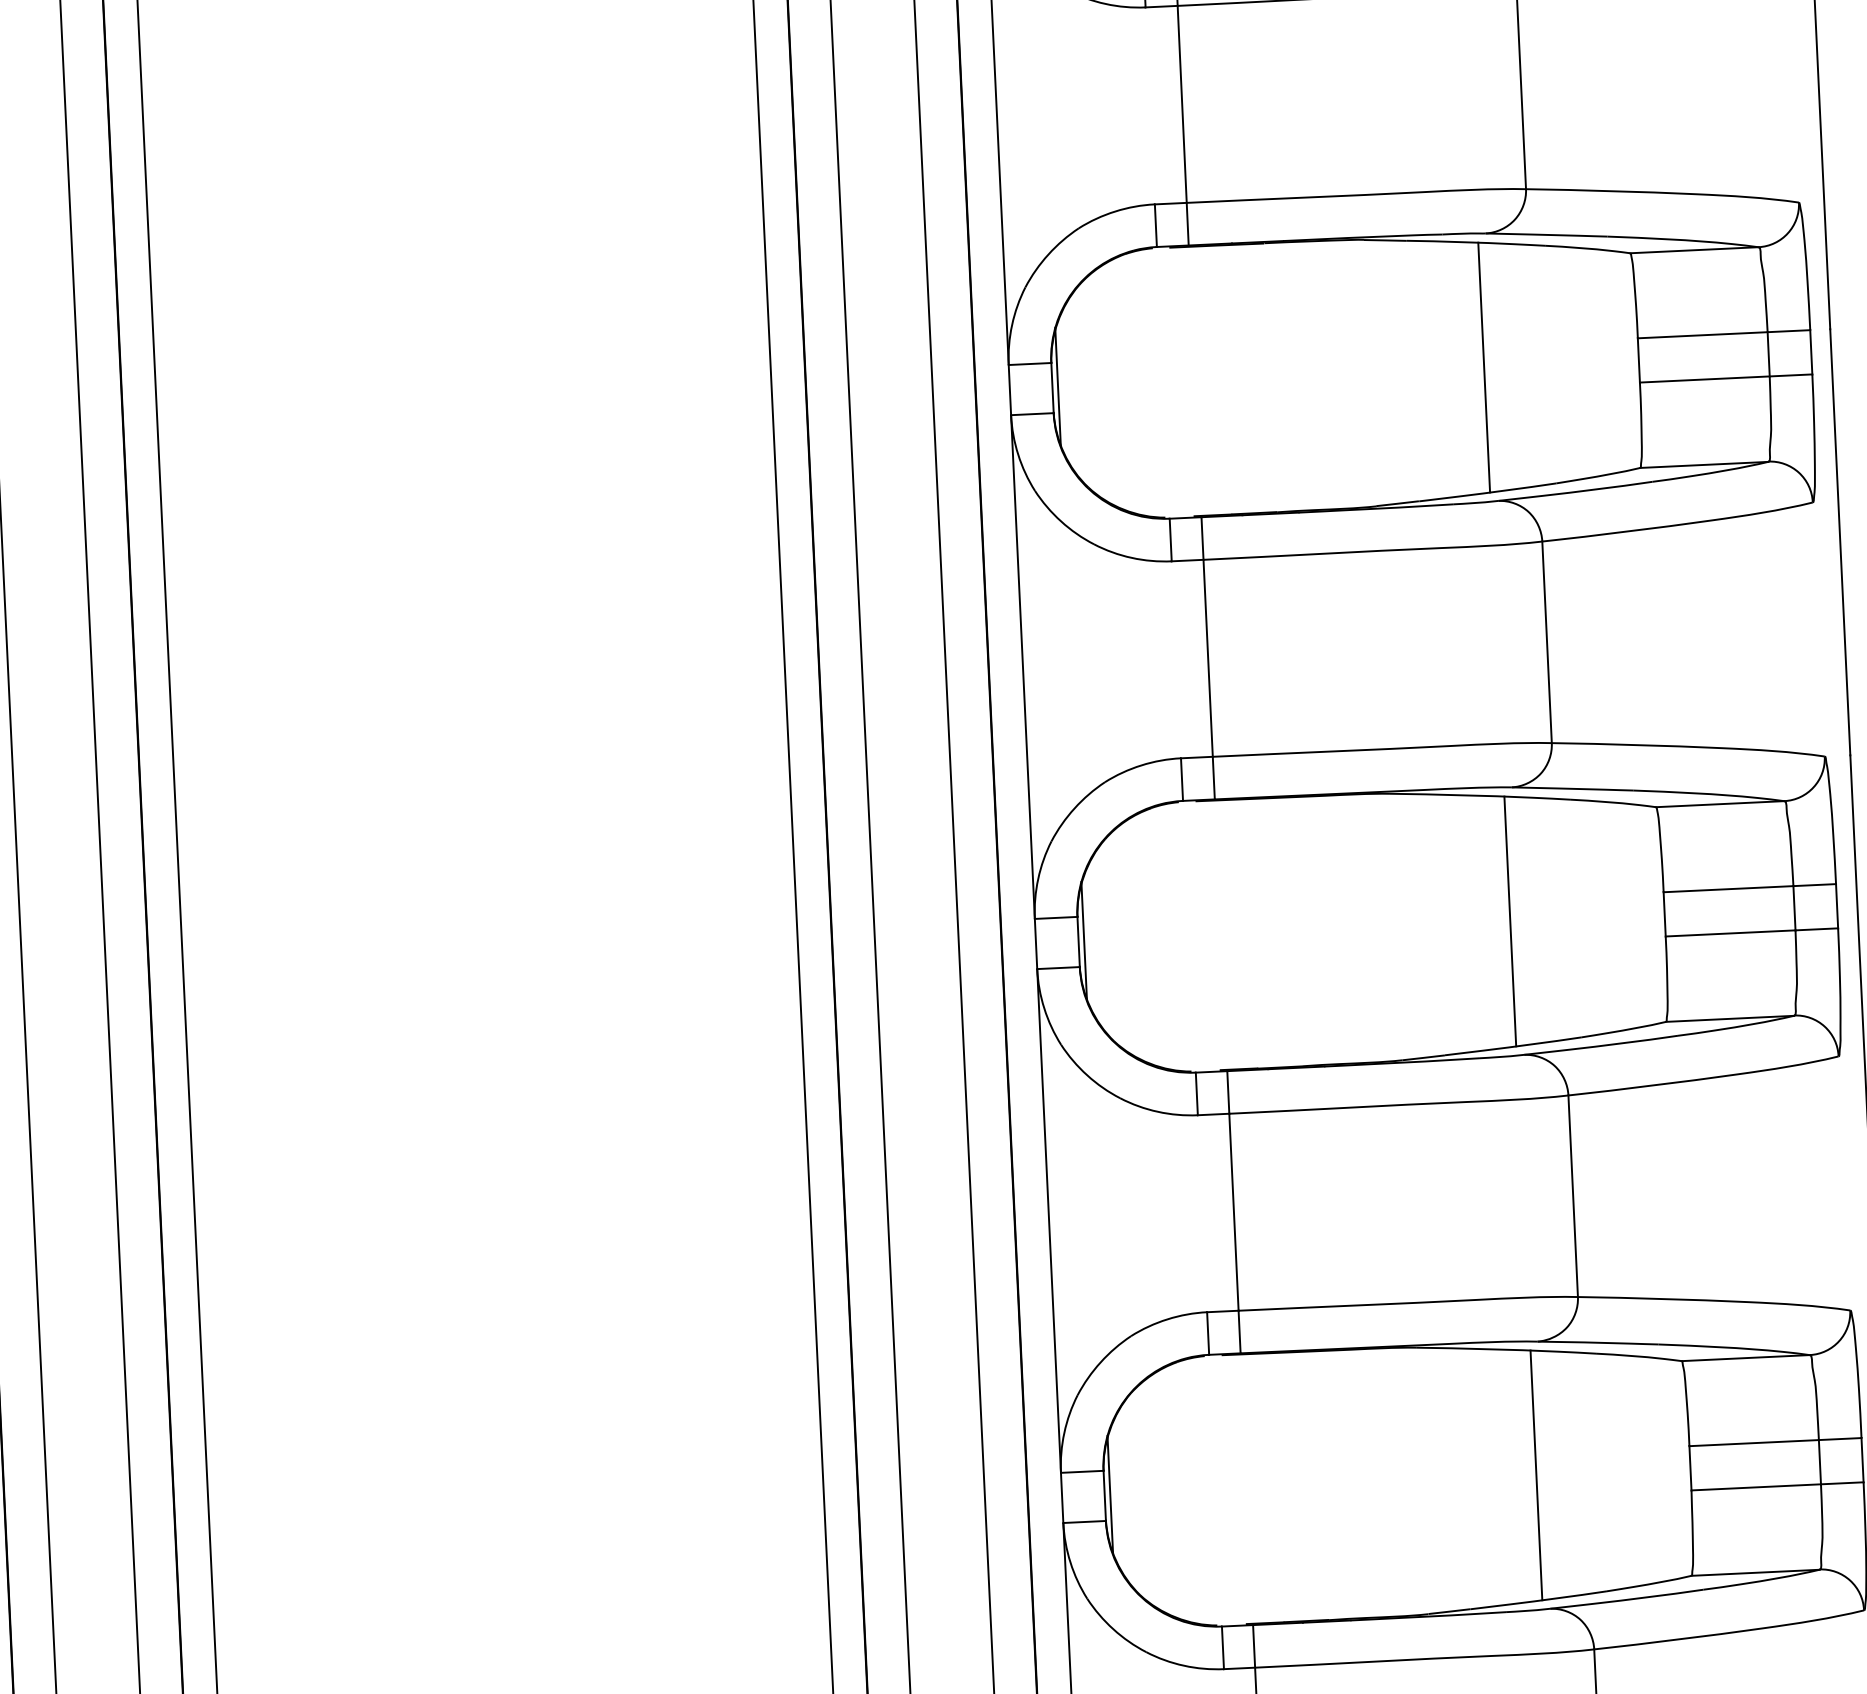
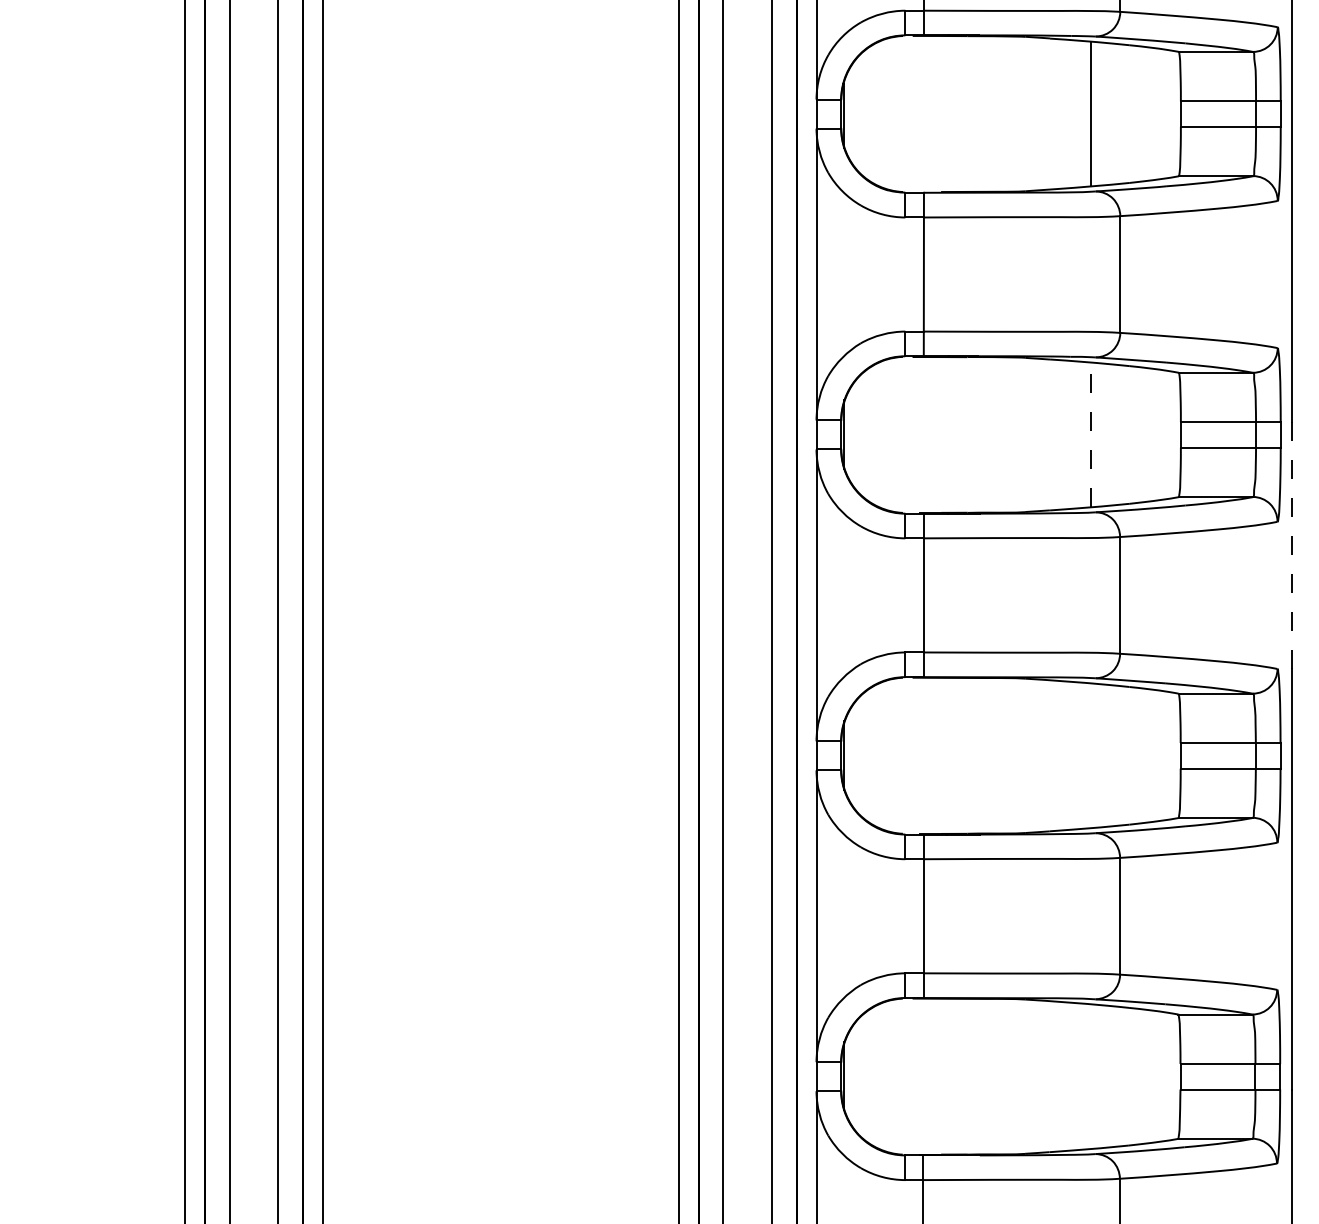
line: (1484, 366) -> (1091, 434), solid -> dashed
line: (1840, 543) -> (1292, 546), solid -> dashed
line: (1510, 921) -> (1091, 755), removed
line: (1536, 1475) -> (1091, 1076), removed

